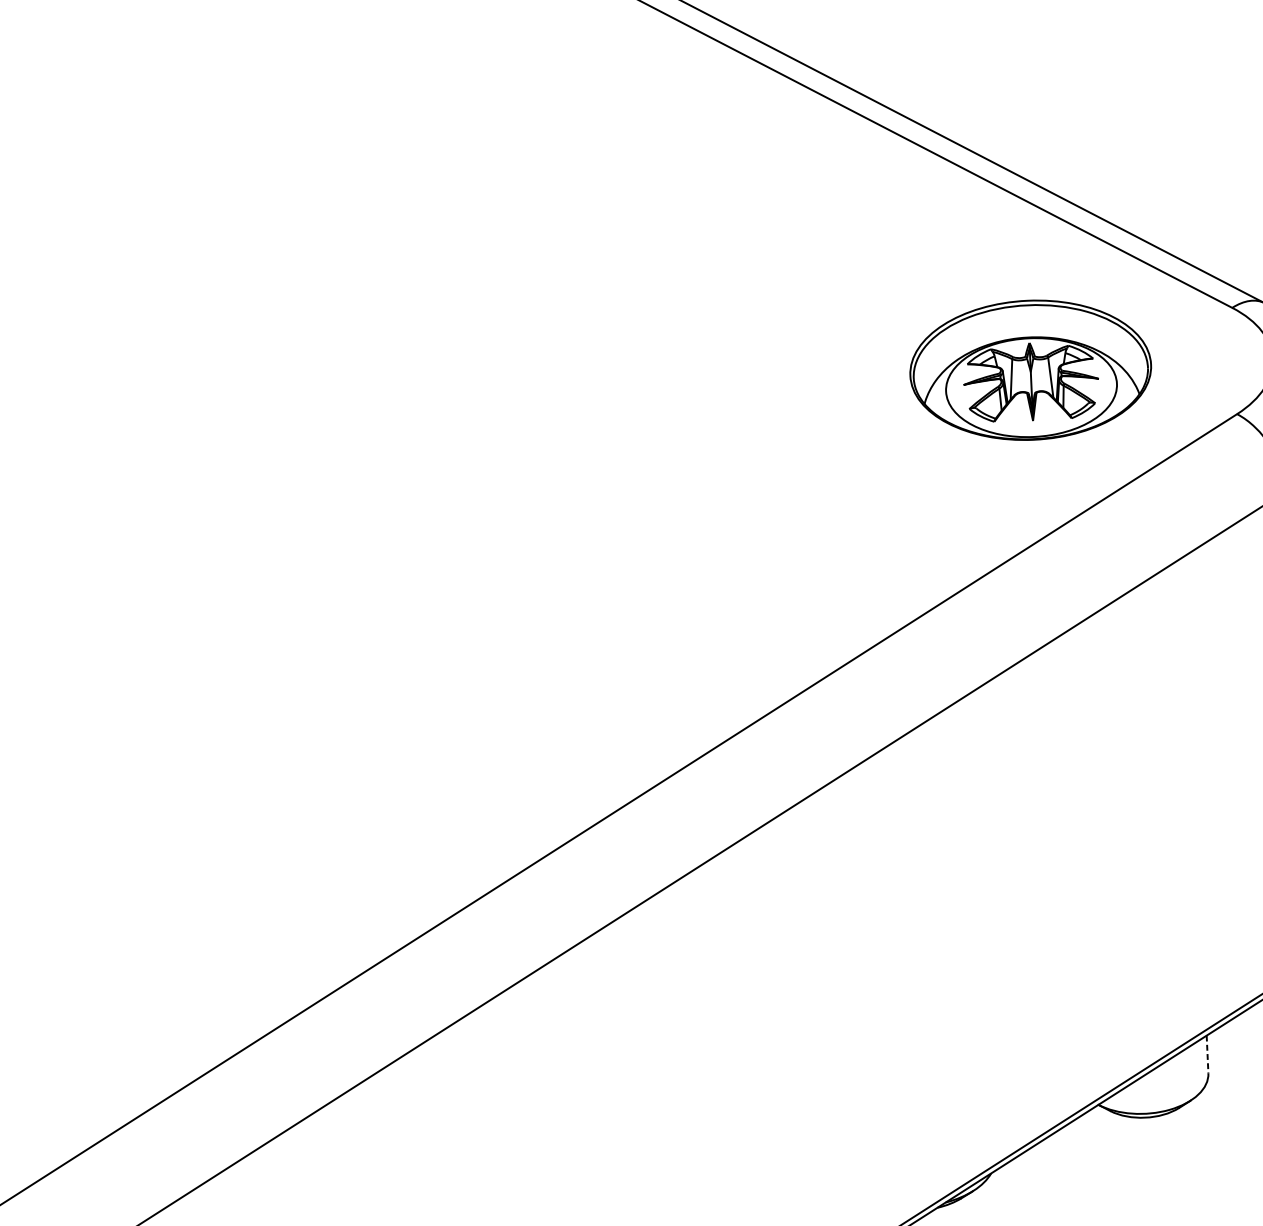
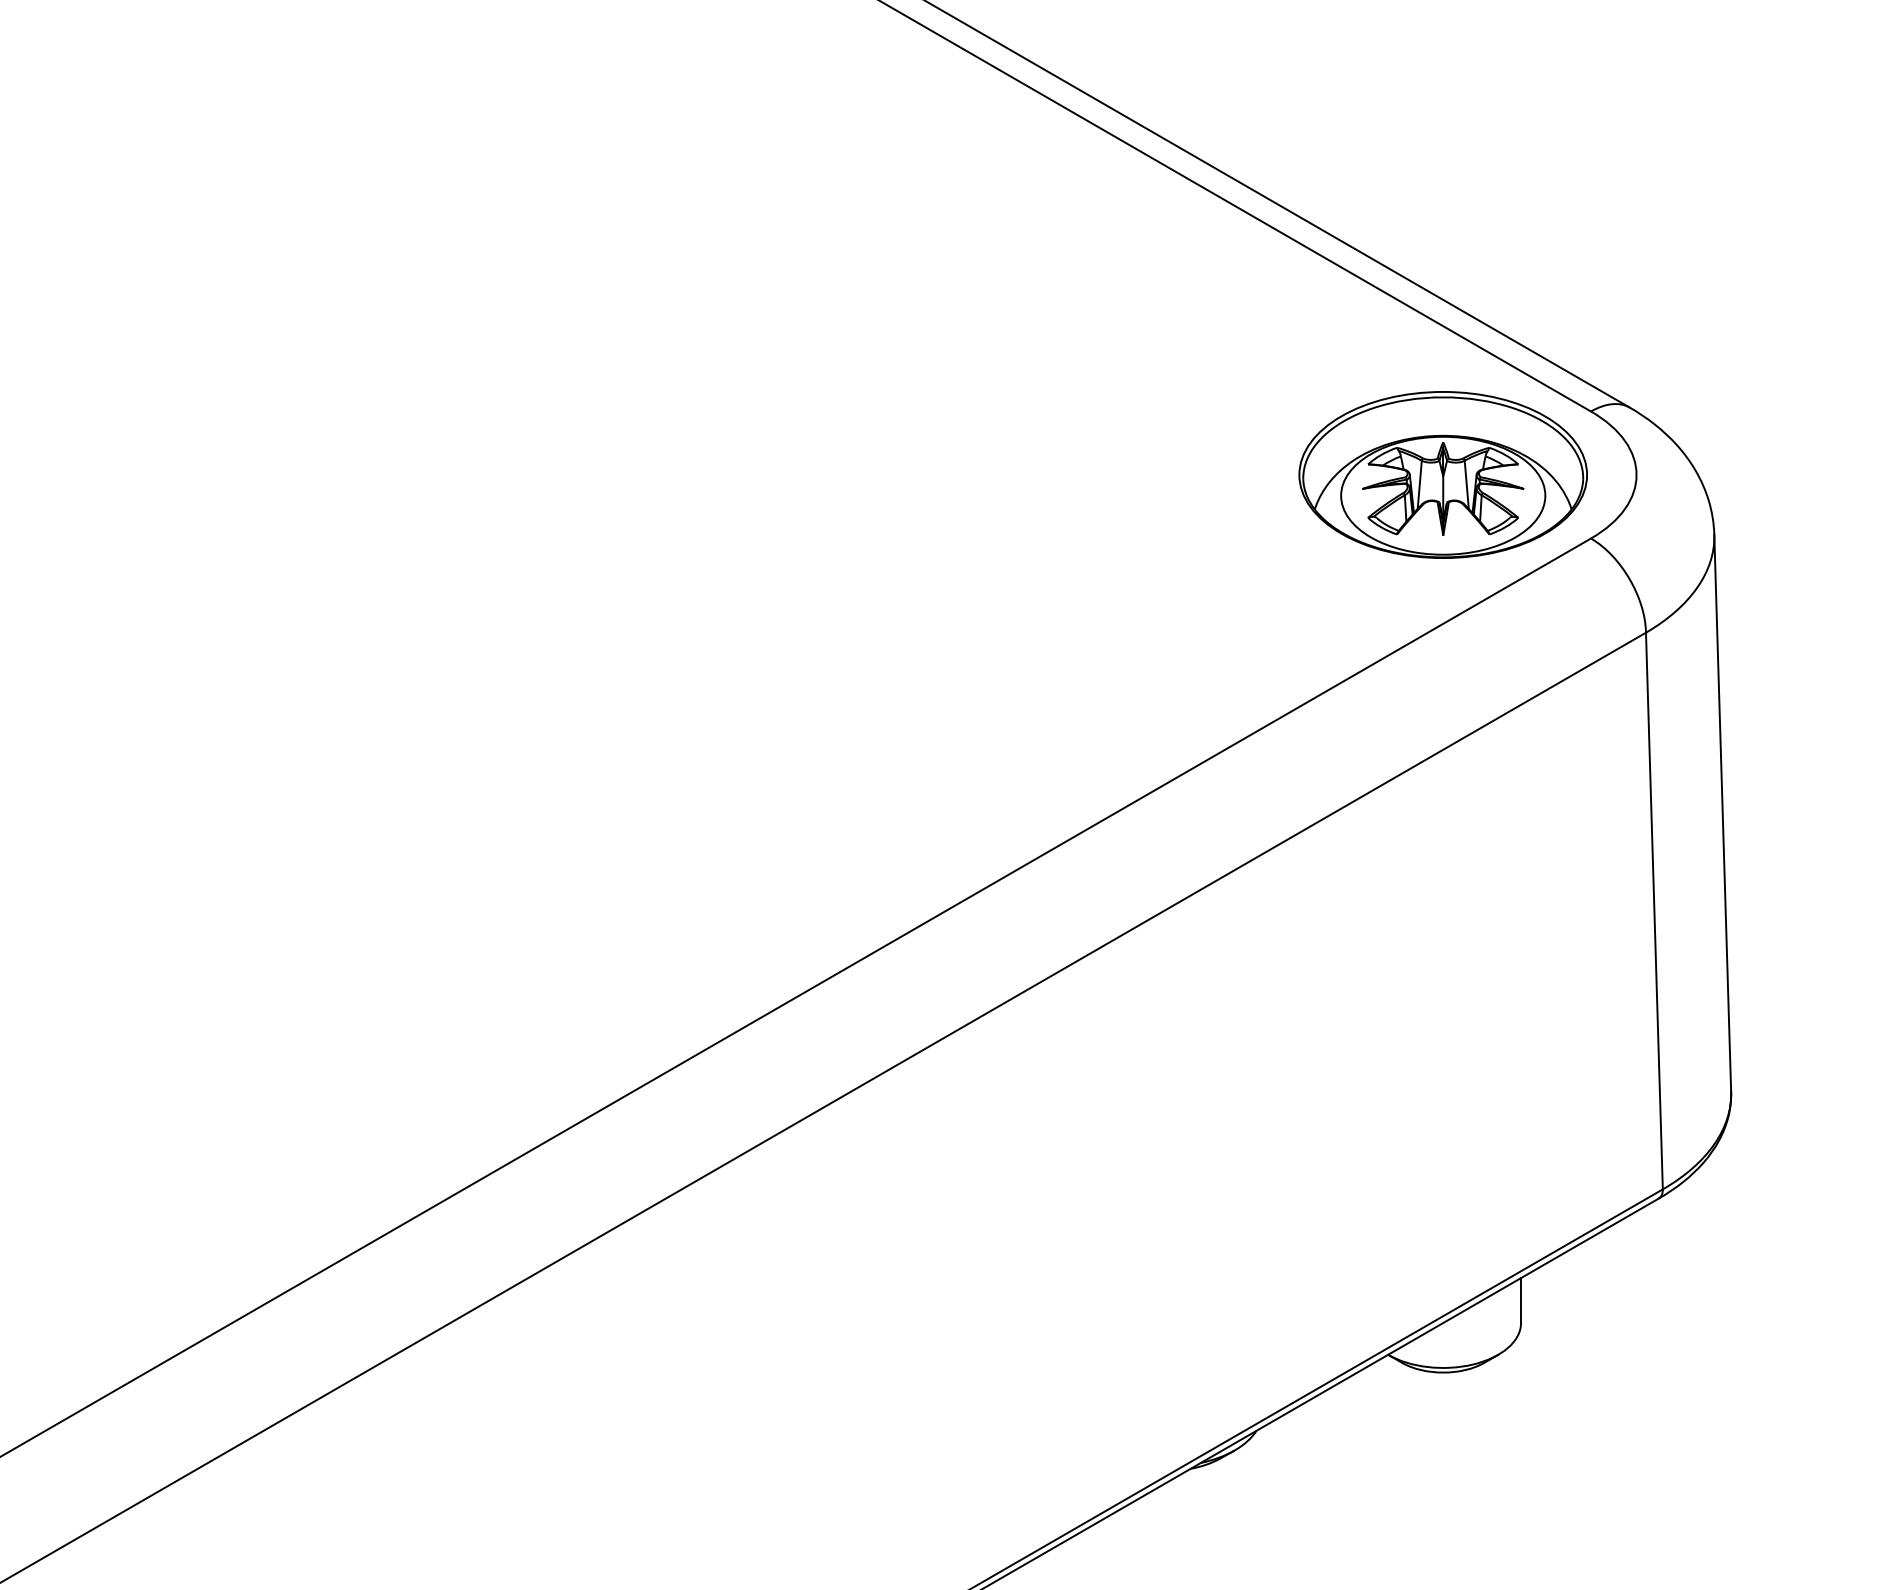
part: (1030, 369) -> (1442, 474), moved
line: (1207, 1055) -> (1521, 1301), dashed -> solid

